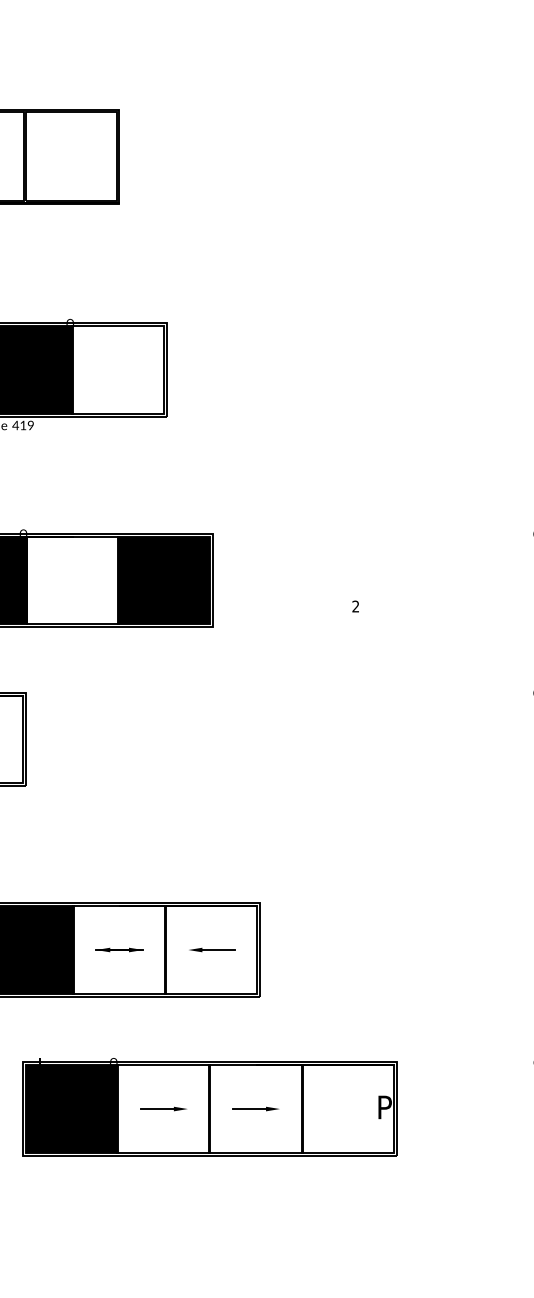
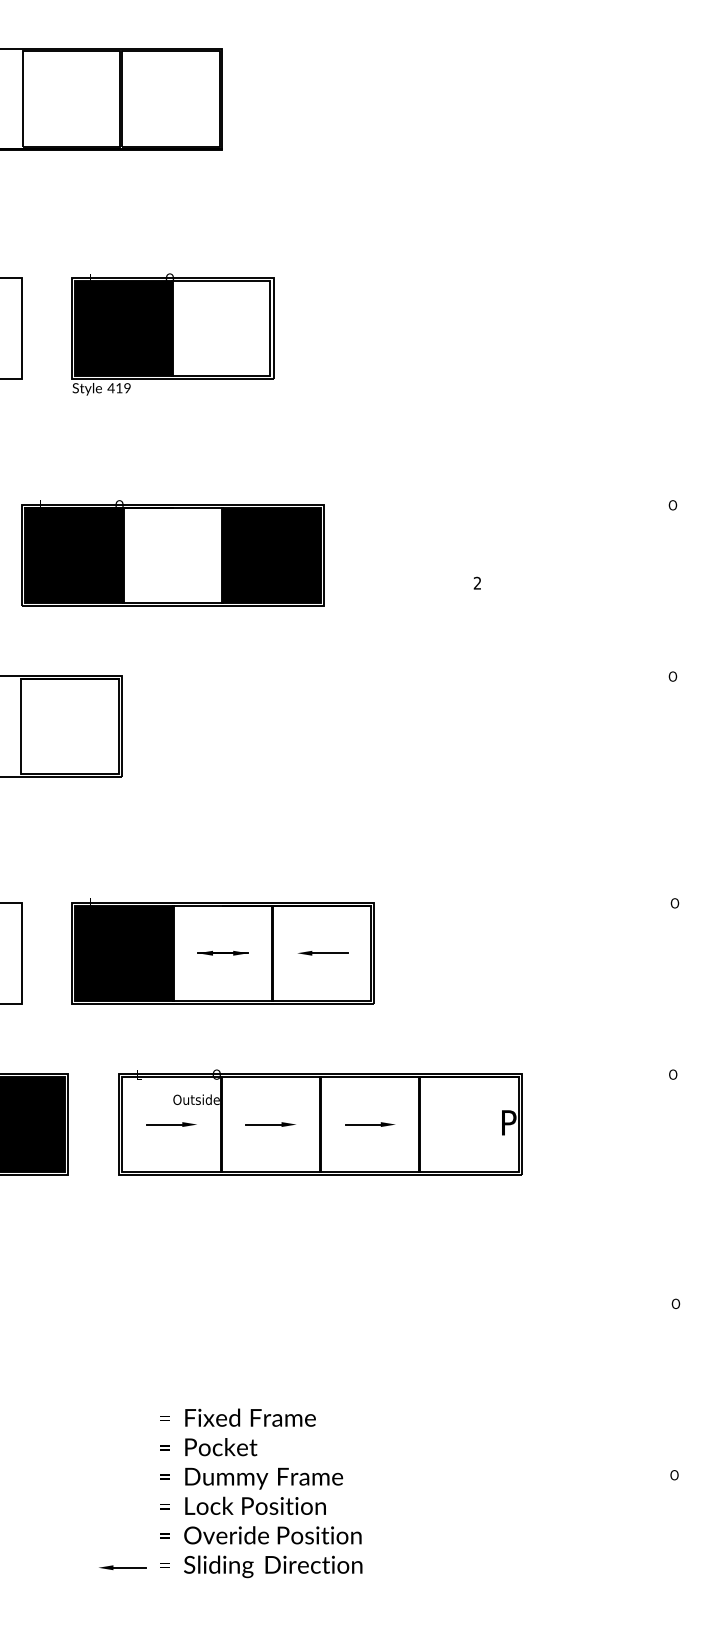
fill: (70, 1108) -> (170, 1124), removed

